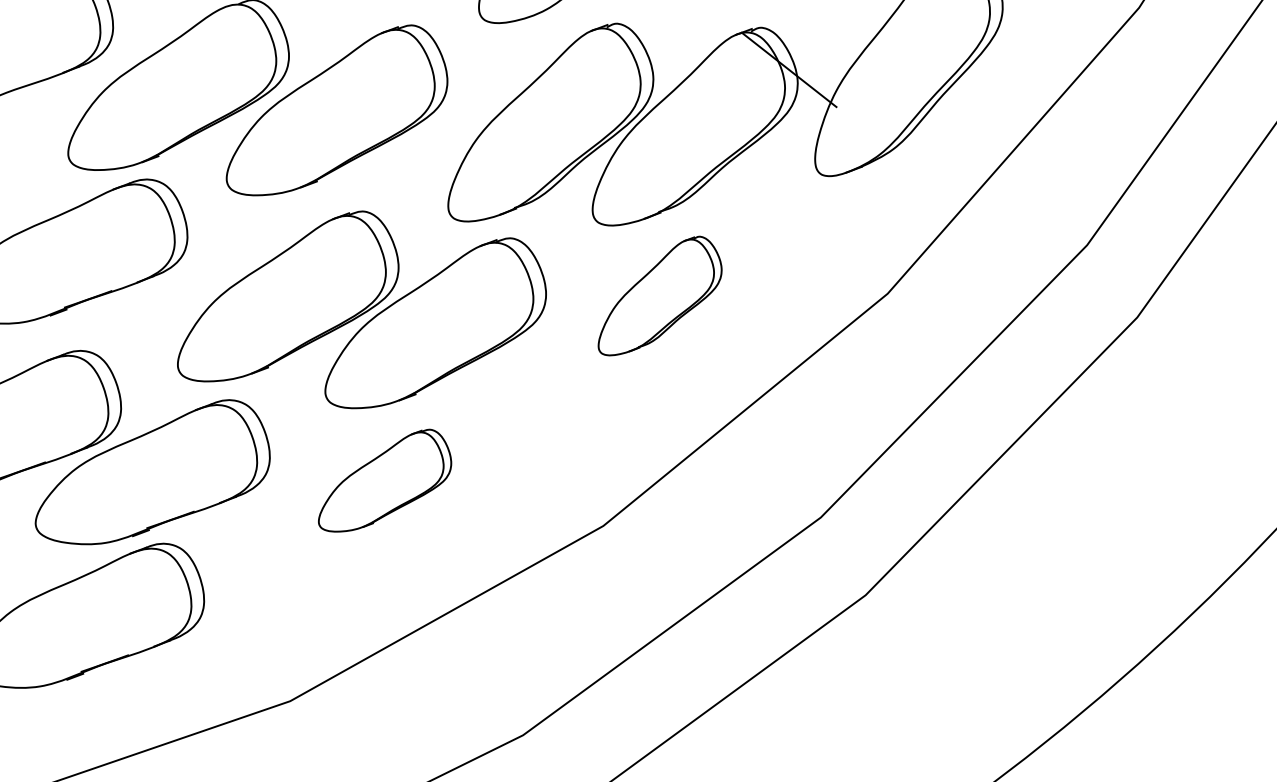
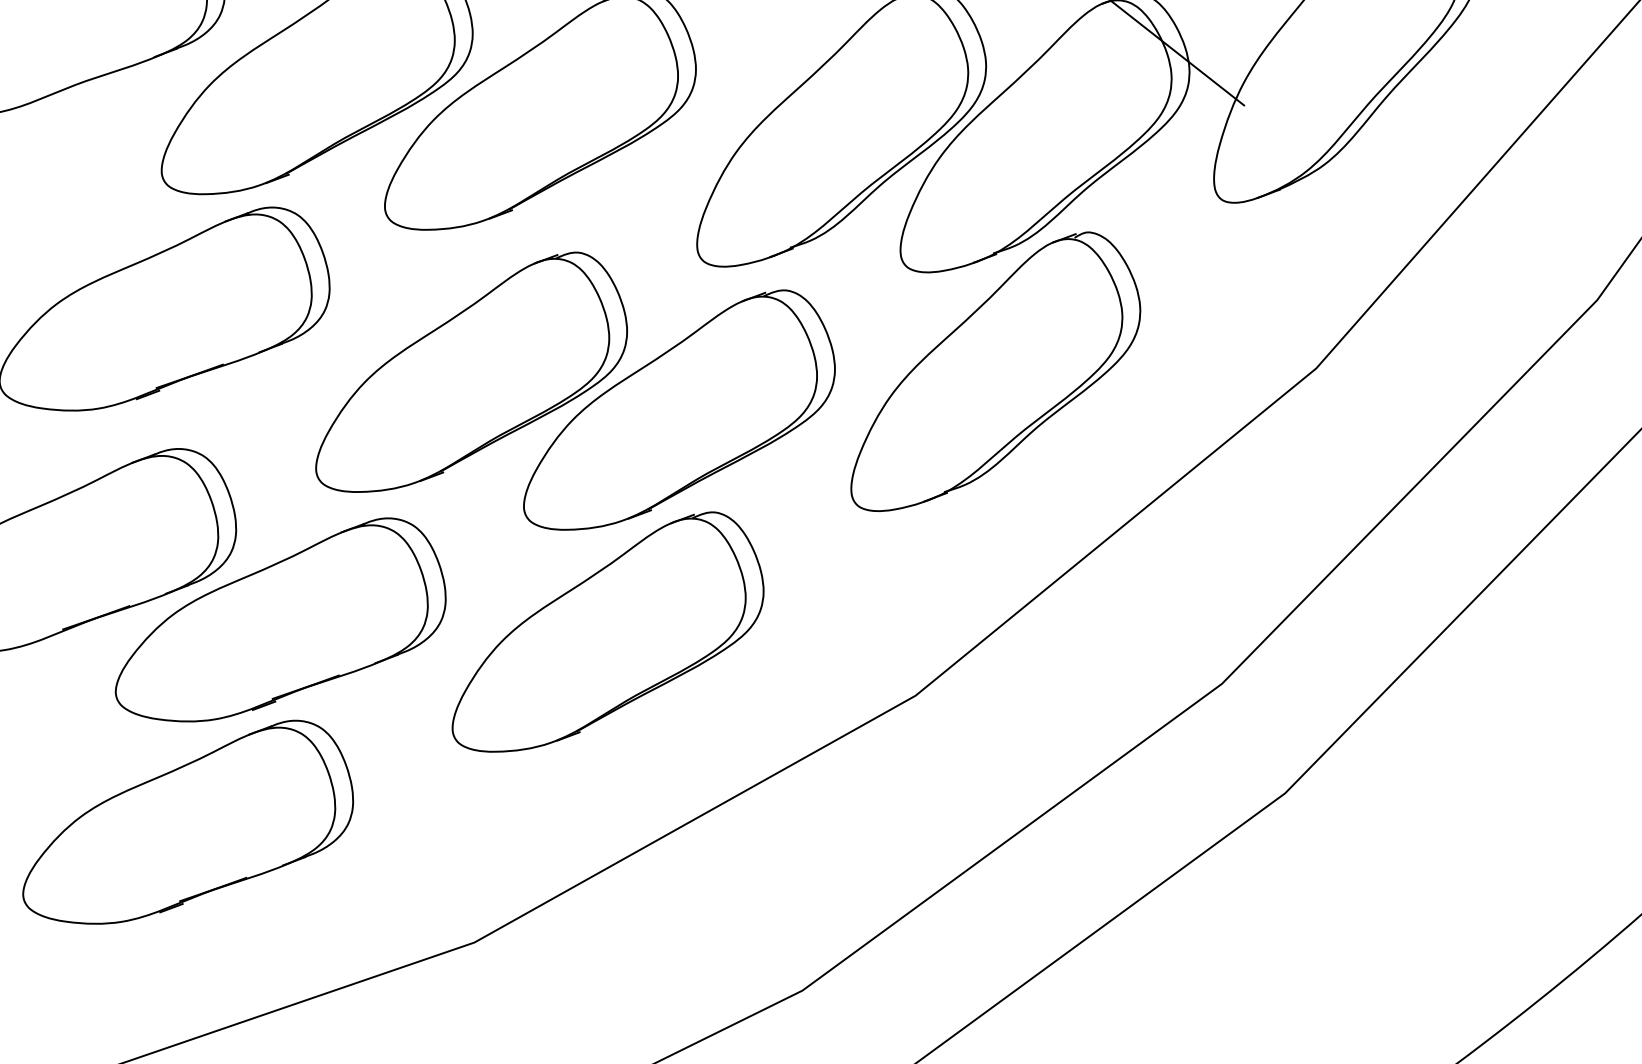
part: (659, 295) -> (994, 370), size x1.67
part: (384, 480) -> (607, 631), size x1.67

